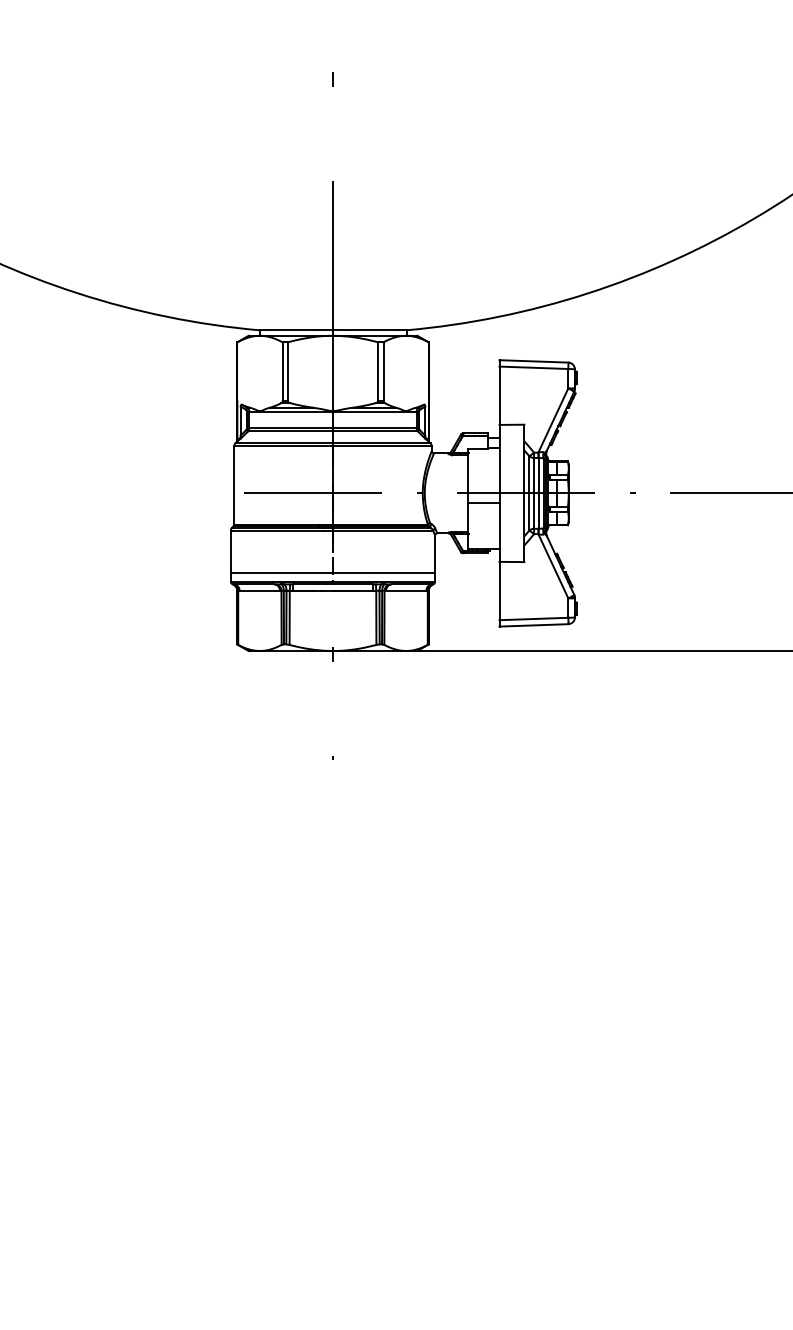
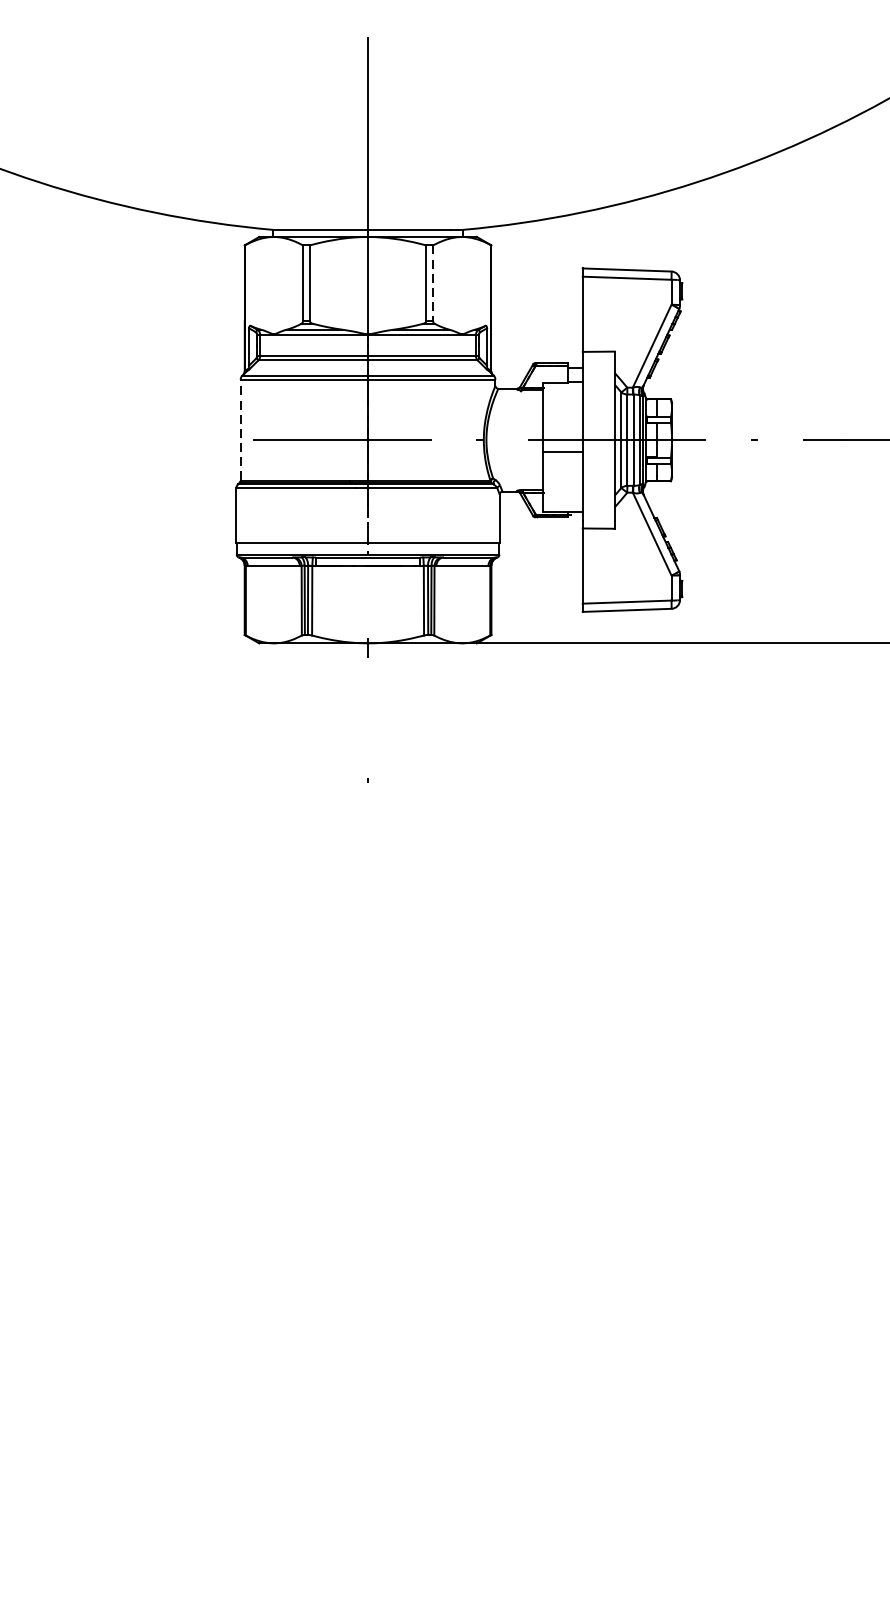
line: (383, 372) -> (433, 284), solid -> dashed
line: (234, 485) -> (241, 430), solid -> dashed

